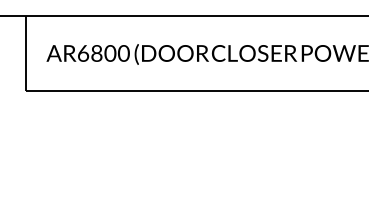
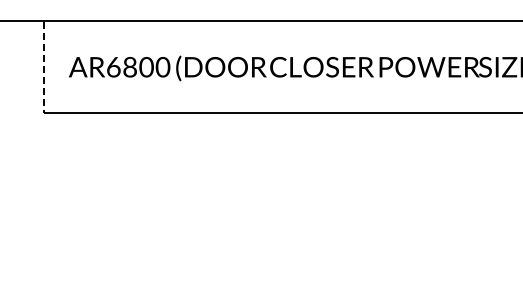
line: (25, 53) -> (43, 67), solid -> dashed

